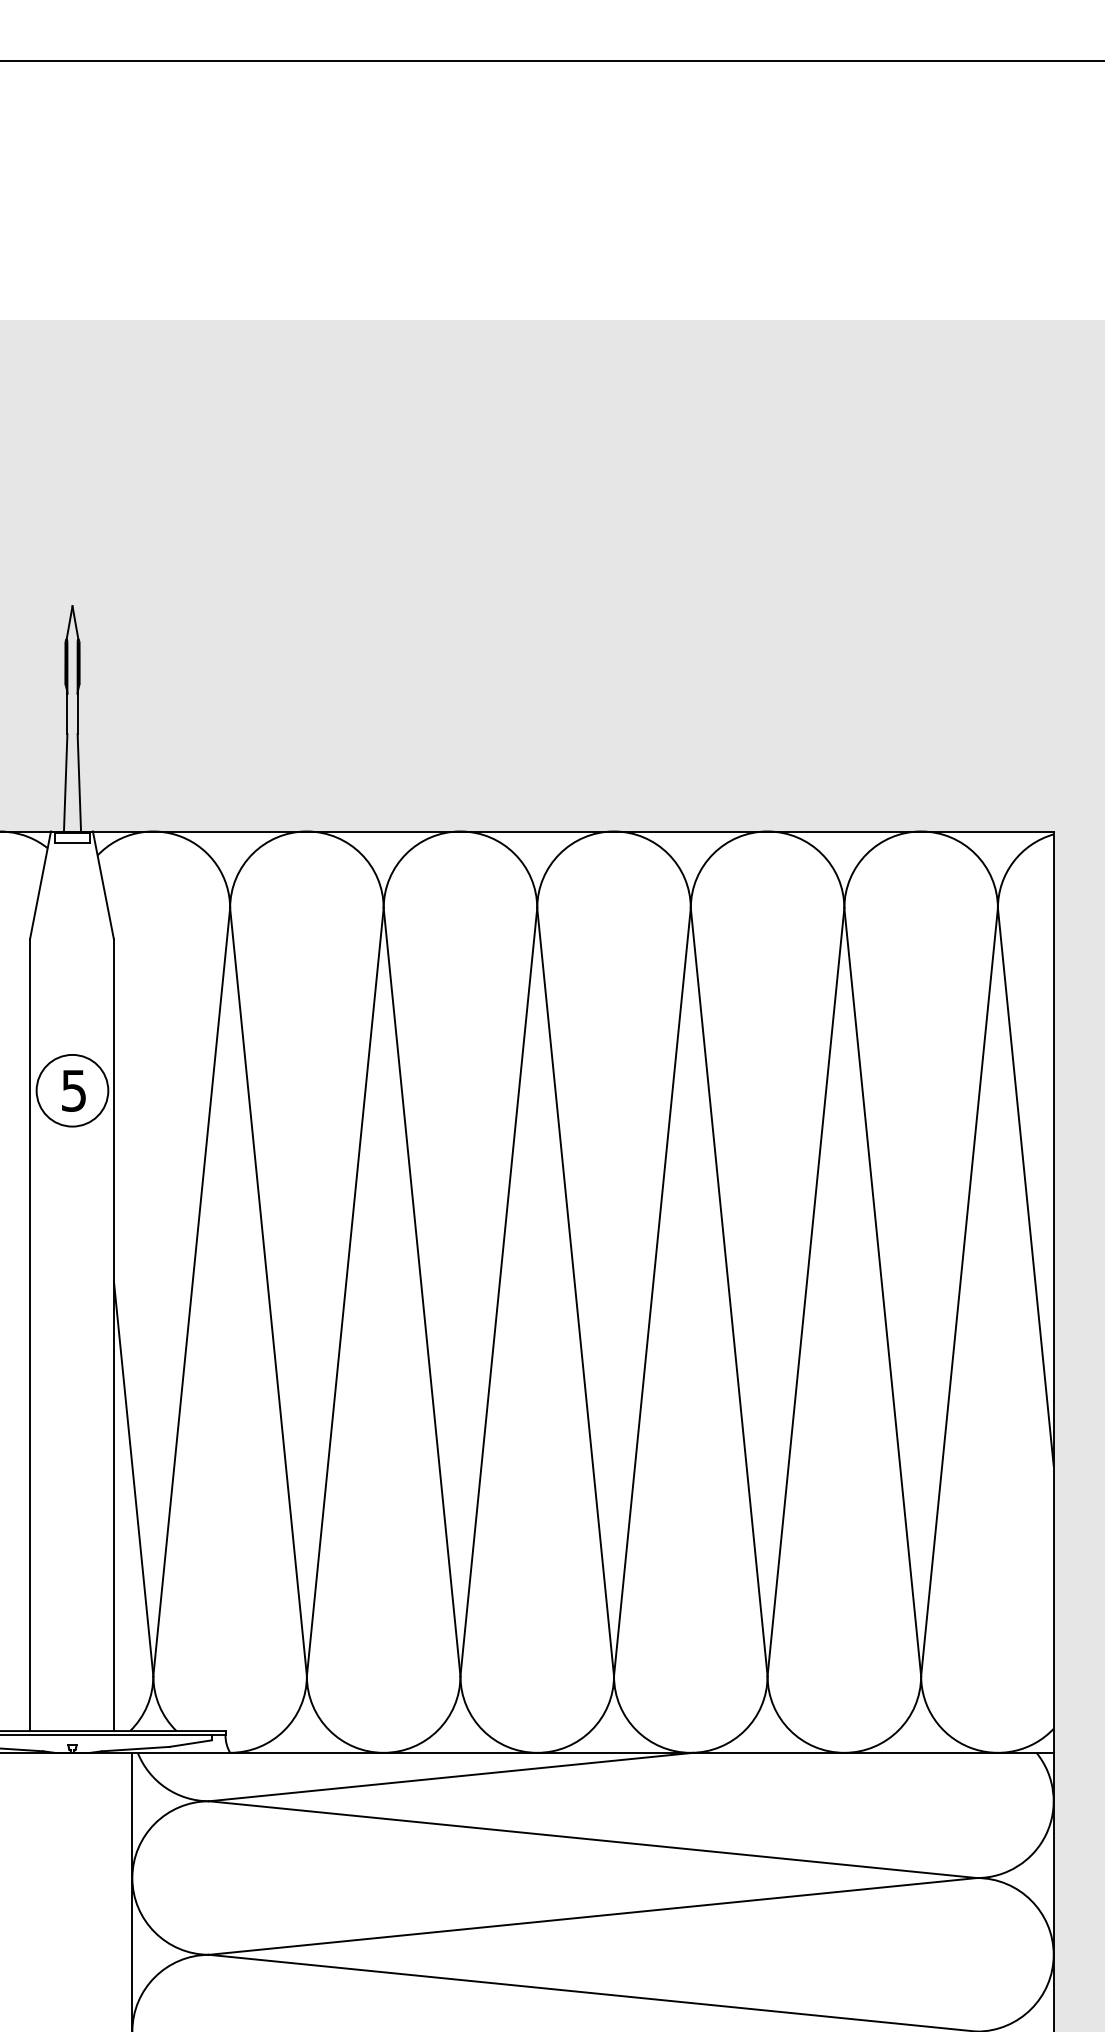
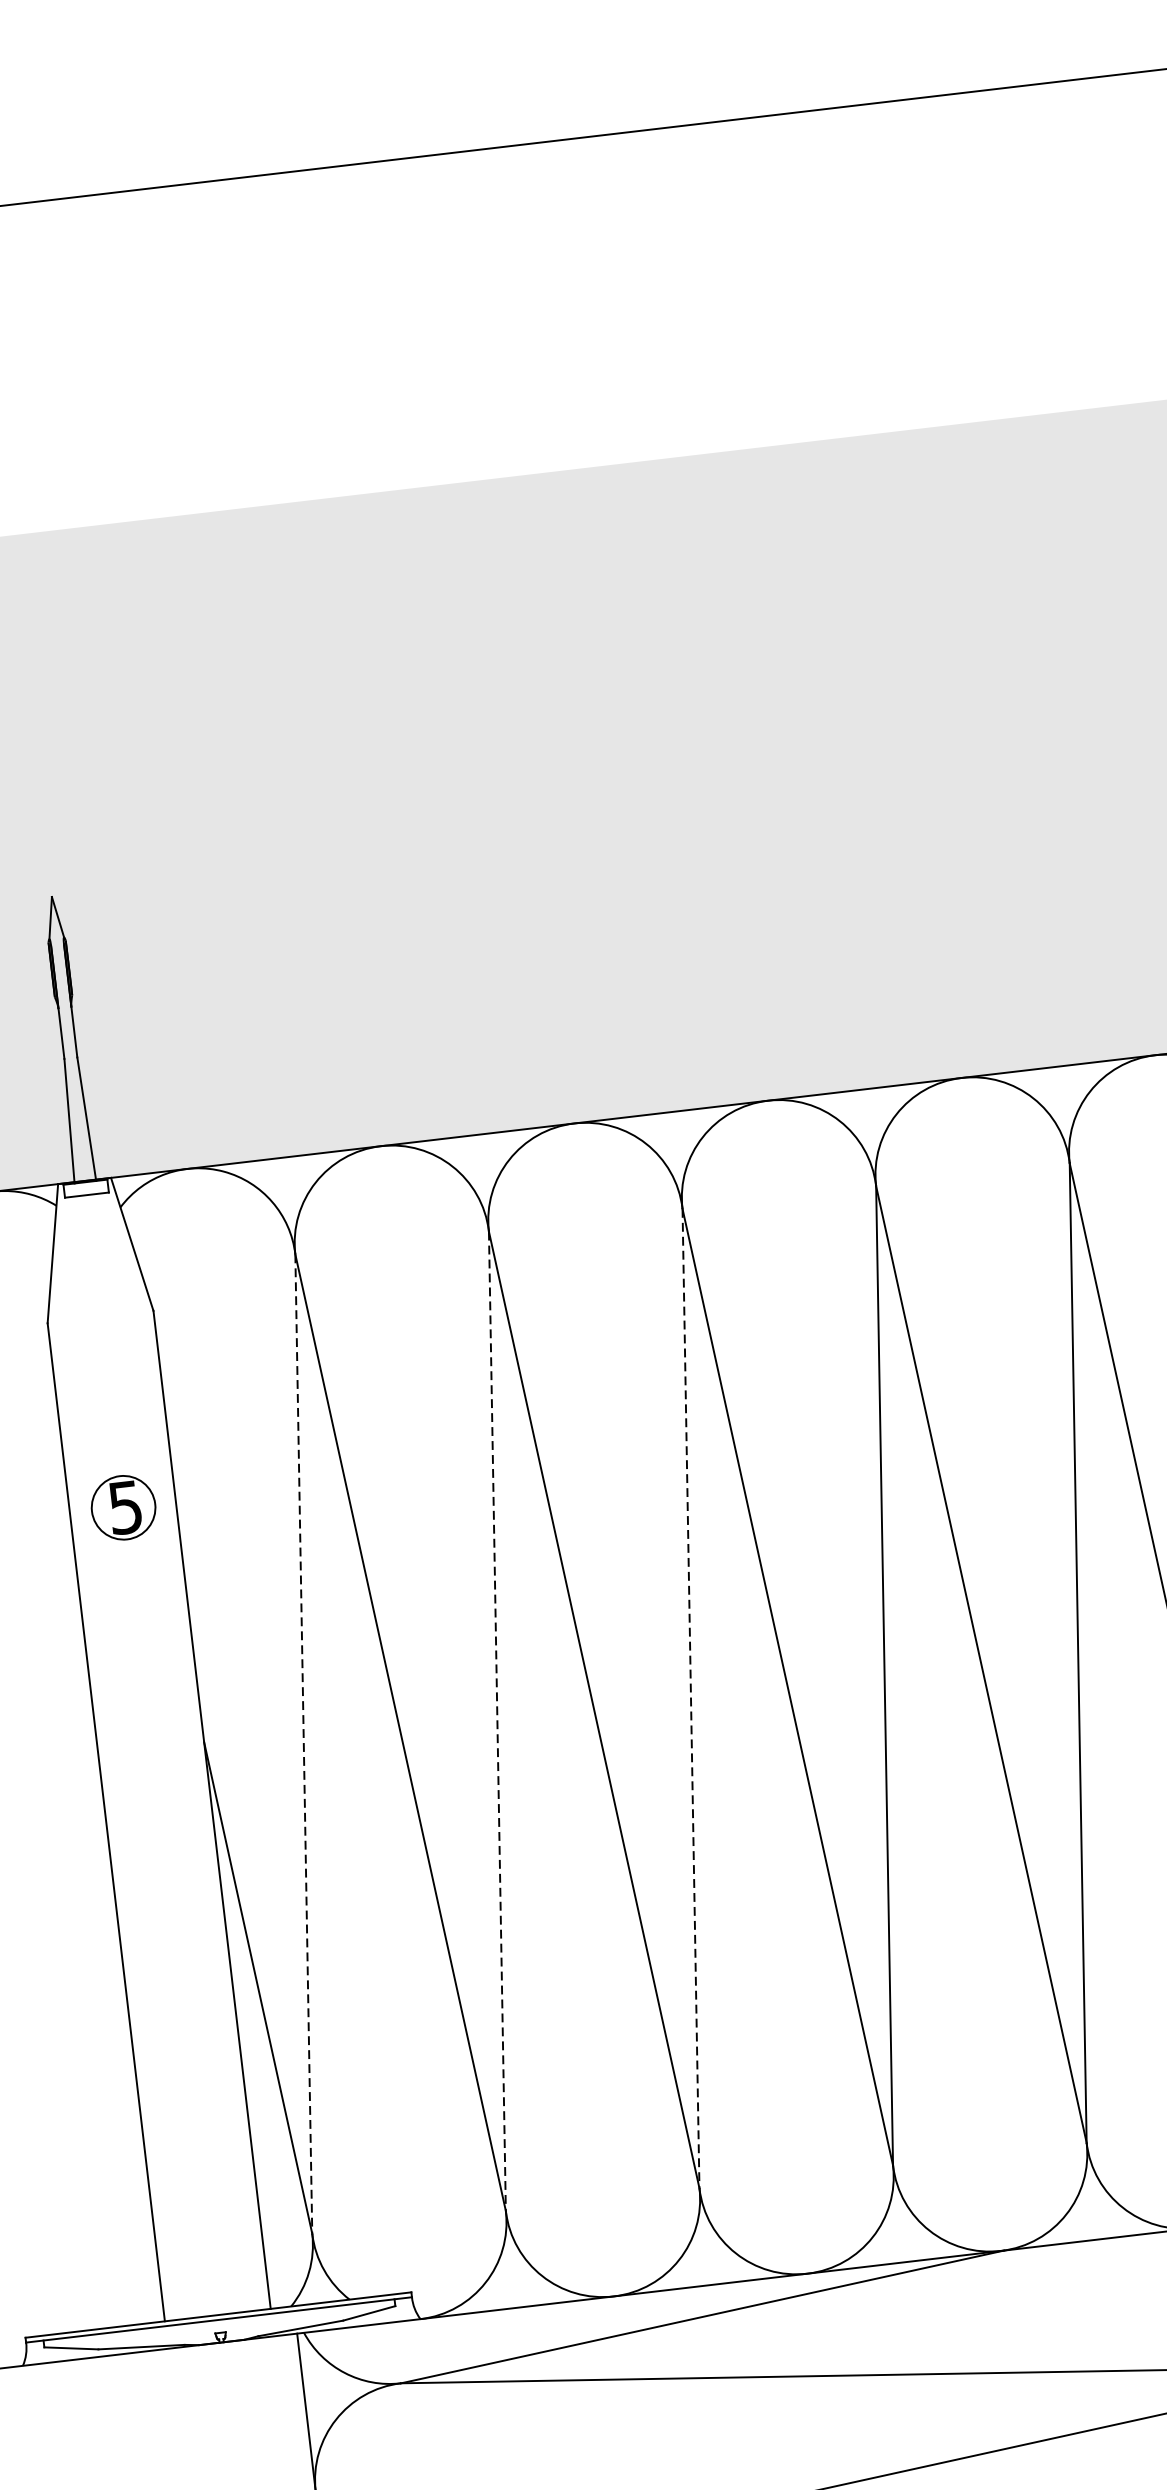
circle: (72, 1090) -> (123, 1507), size x0.7
line: (191, 1292) -> (303, 1744), solid -> dashed
line: (345, 1292) -> (497, 1721), solid -> dashed
line: (498, 1292) -> (690, 1699), solid -> dashed

